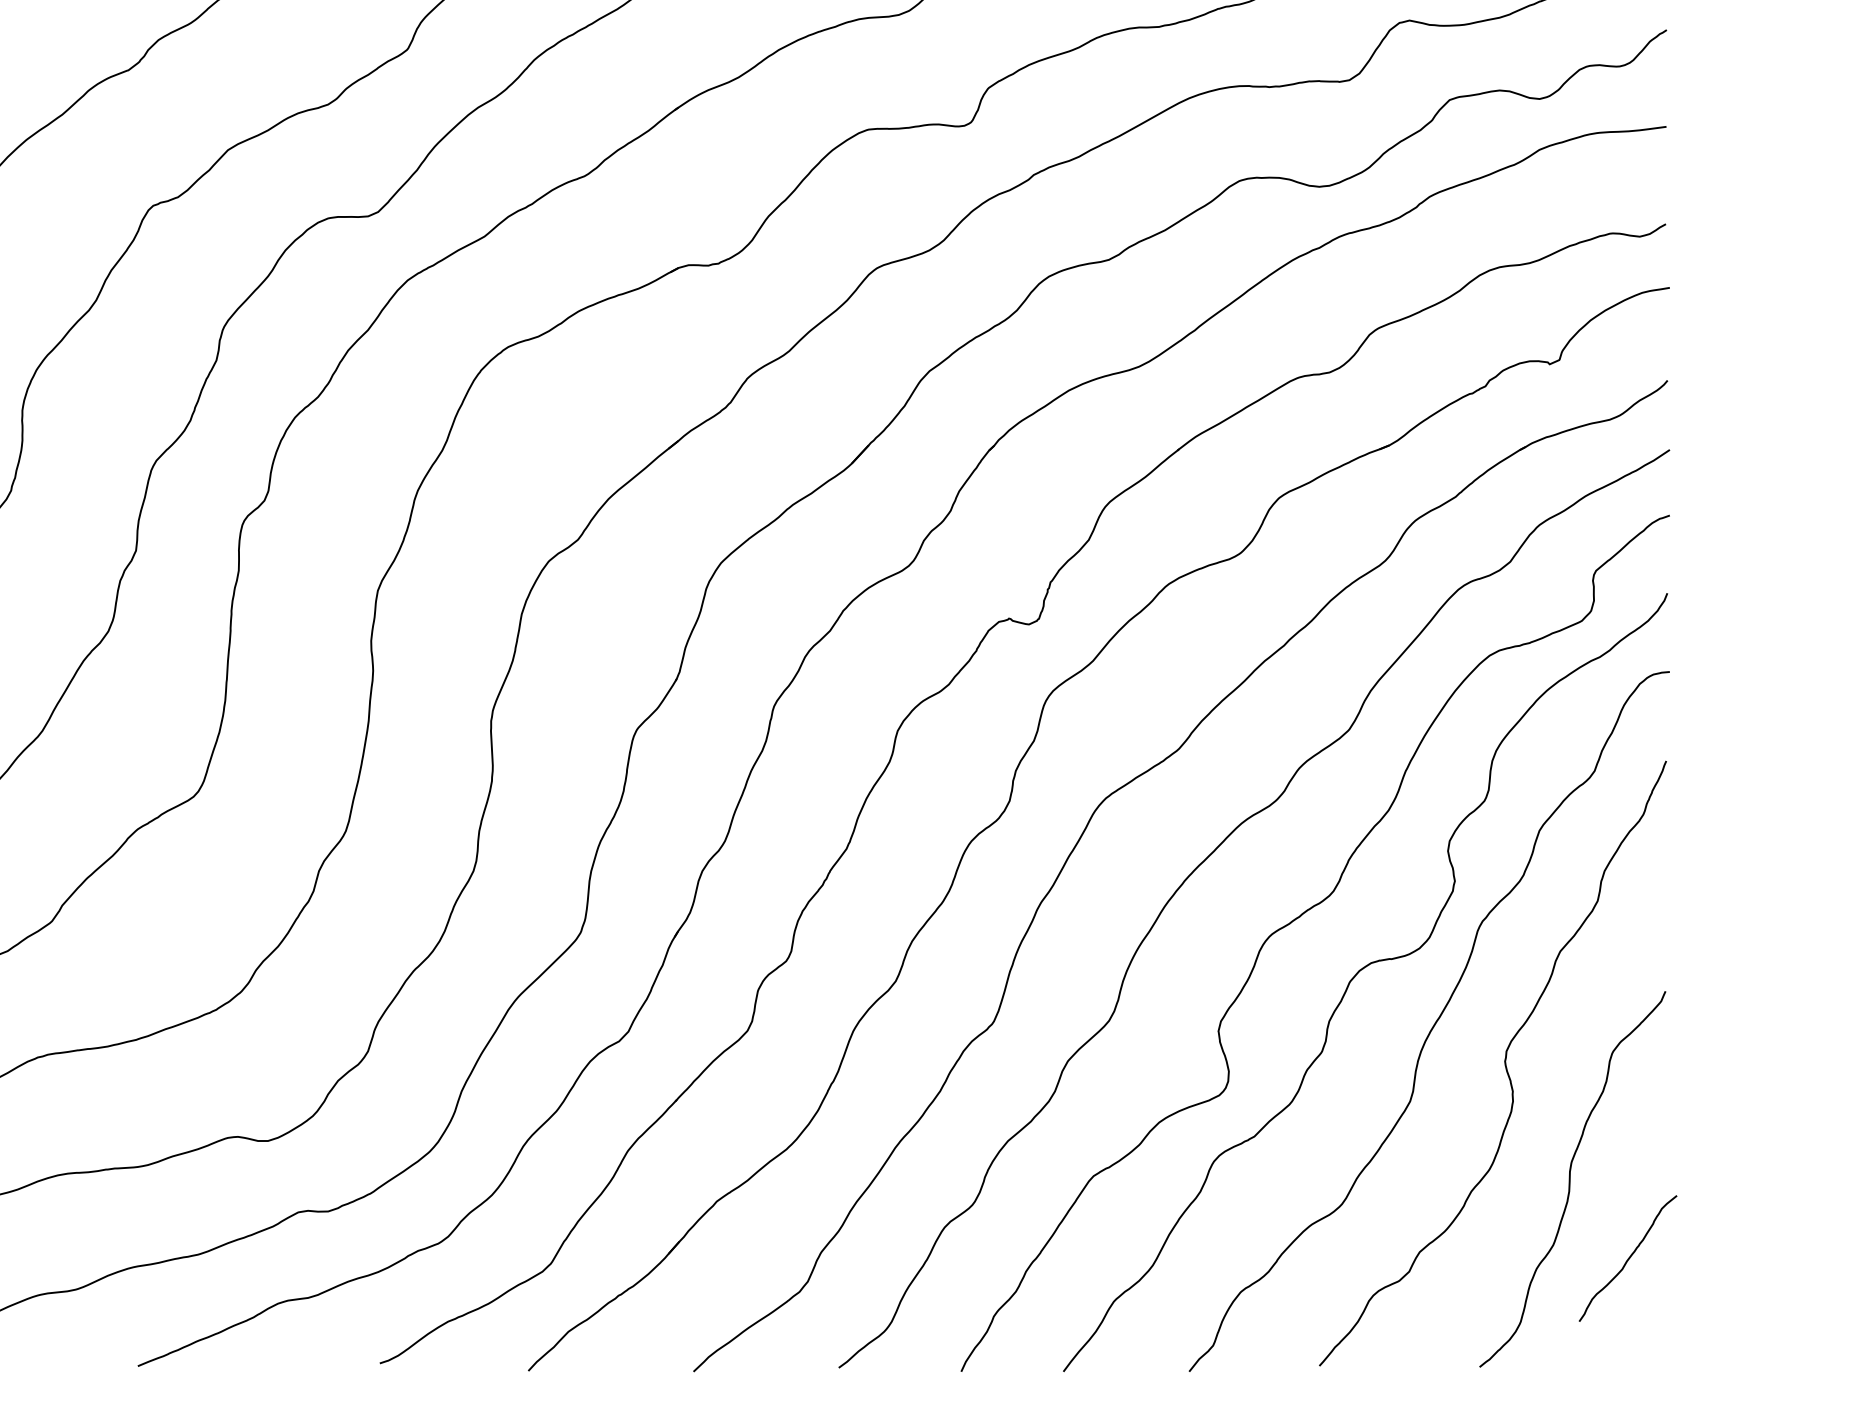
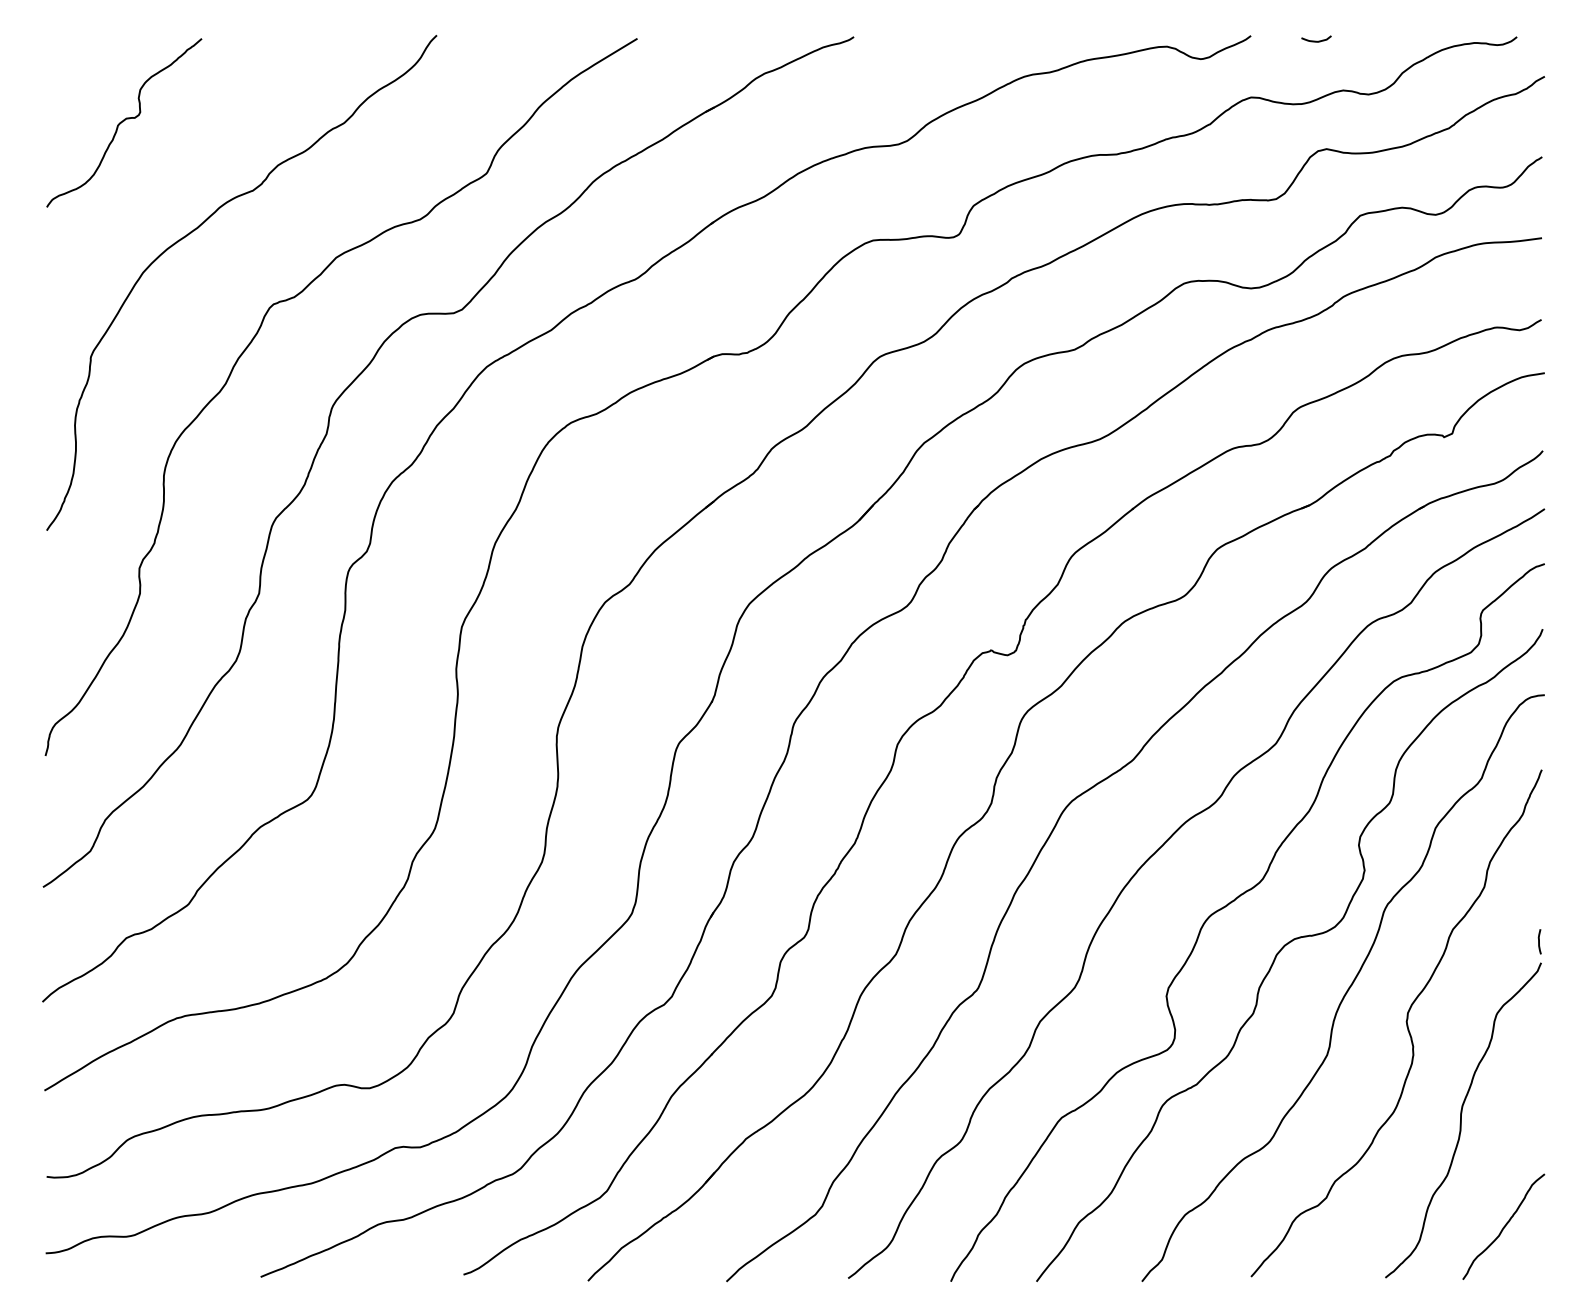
curve: (1663, 965) -> (1539, 941), added
curve: (1627, 1258) -> (1503, 1226), moved

